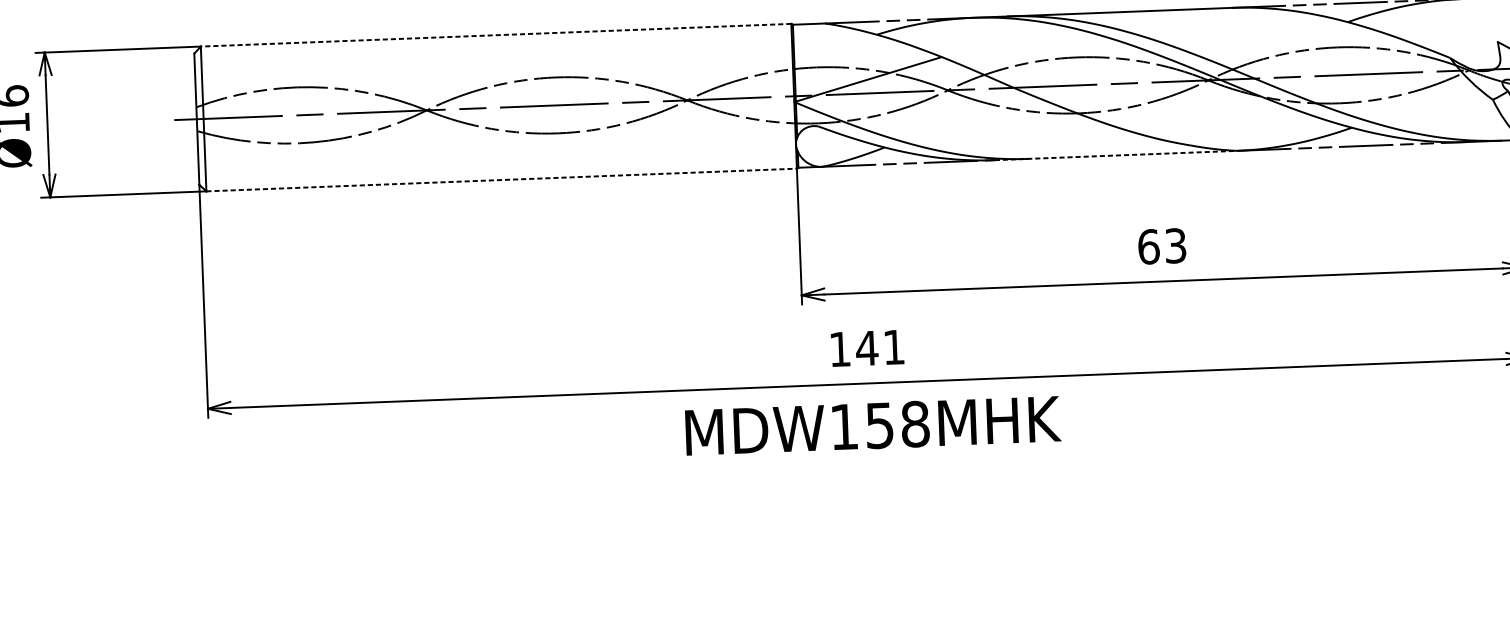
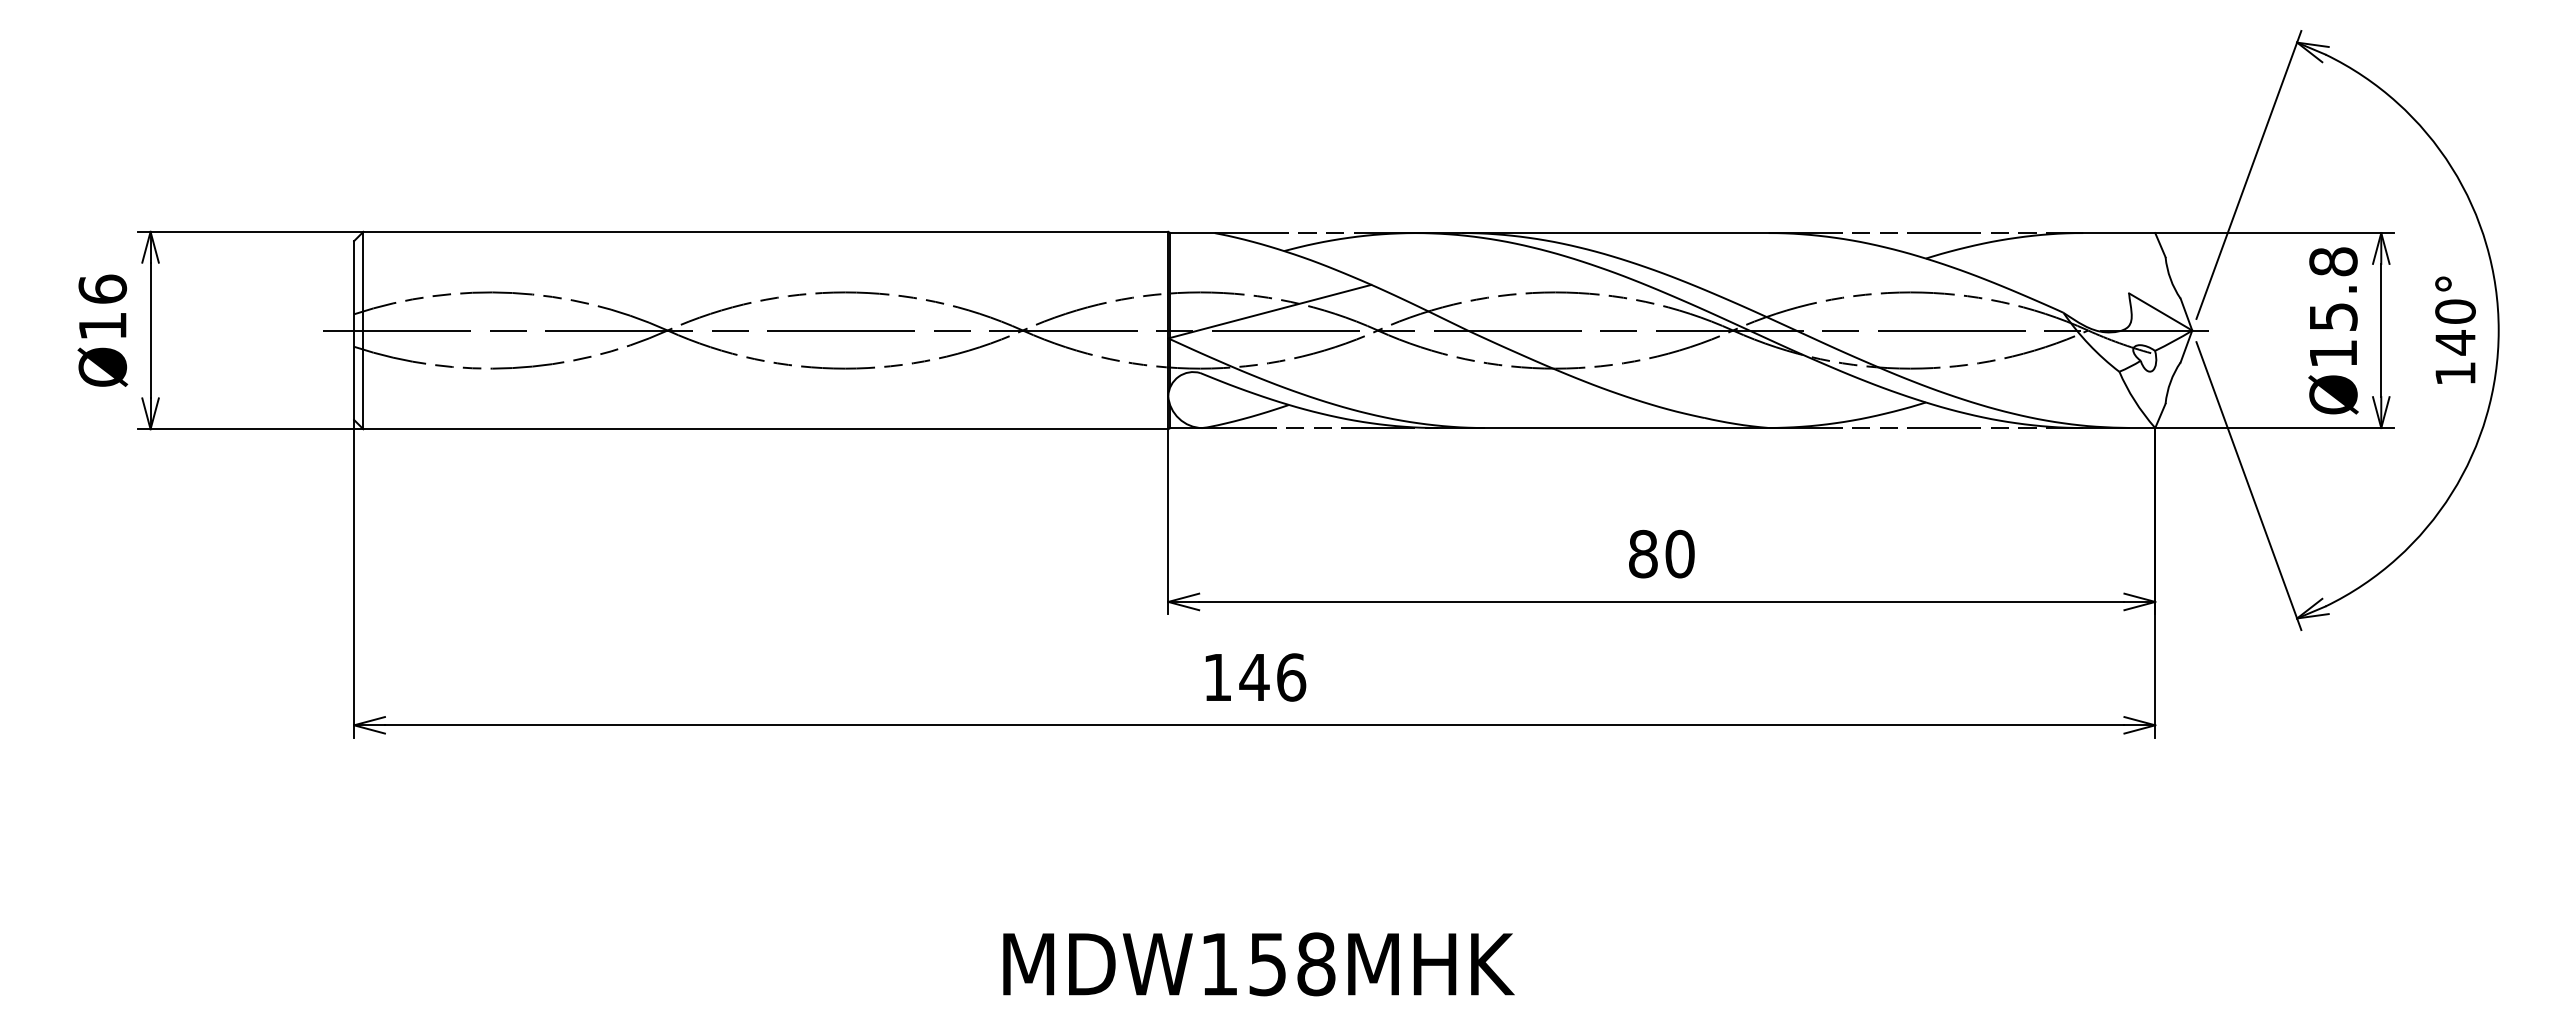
line: (495, 35) -> (765, 231), dashed -> solid
line: (1116, 155) -> (1603, 428), dashed -> solid
line: (502, 180) -> (766, 429), dashed -> solid
text: (1162, 245) -> (1661, 553), 63 -> 80
text: (894, 347) -> (1291, 677), 141 -> 146
text: (873, 426) -> (1258, 964), moved

